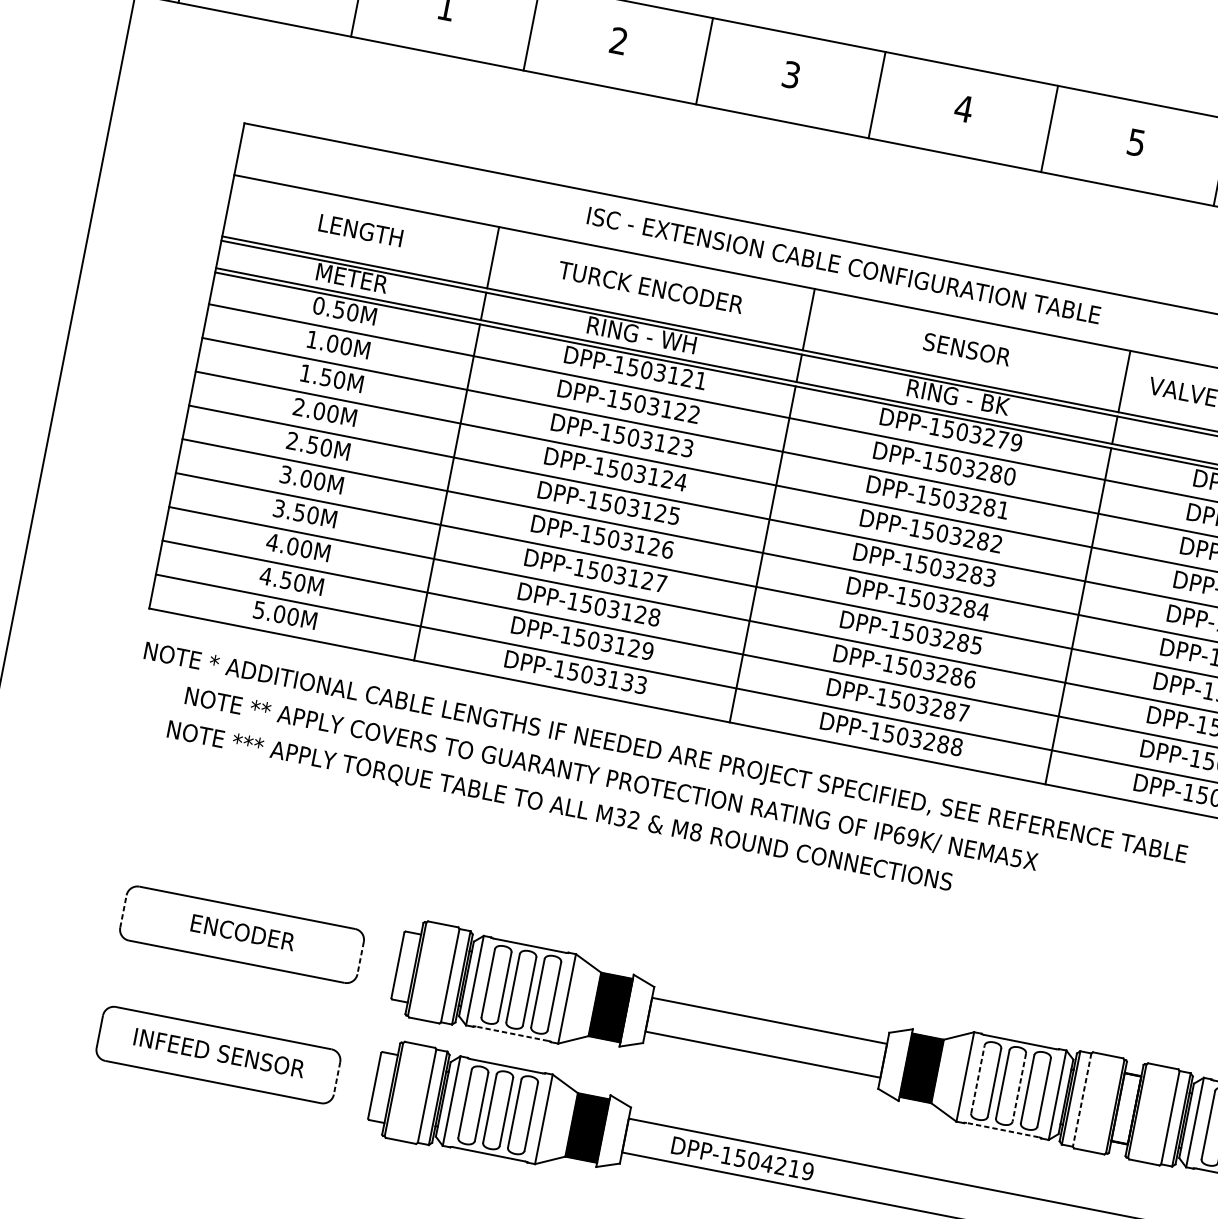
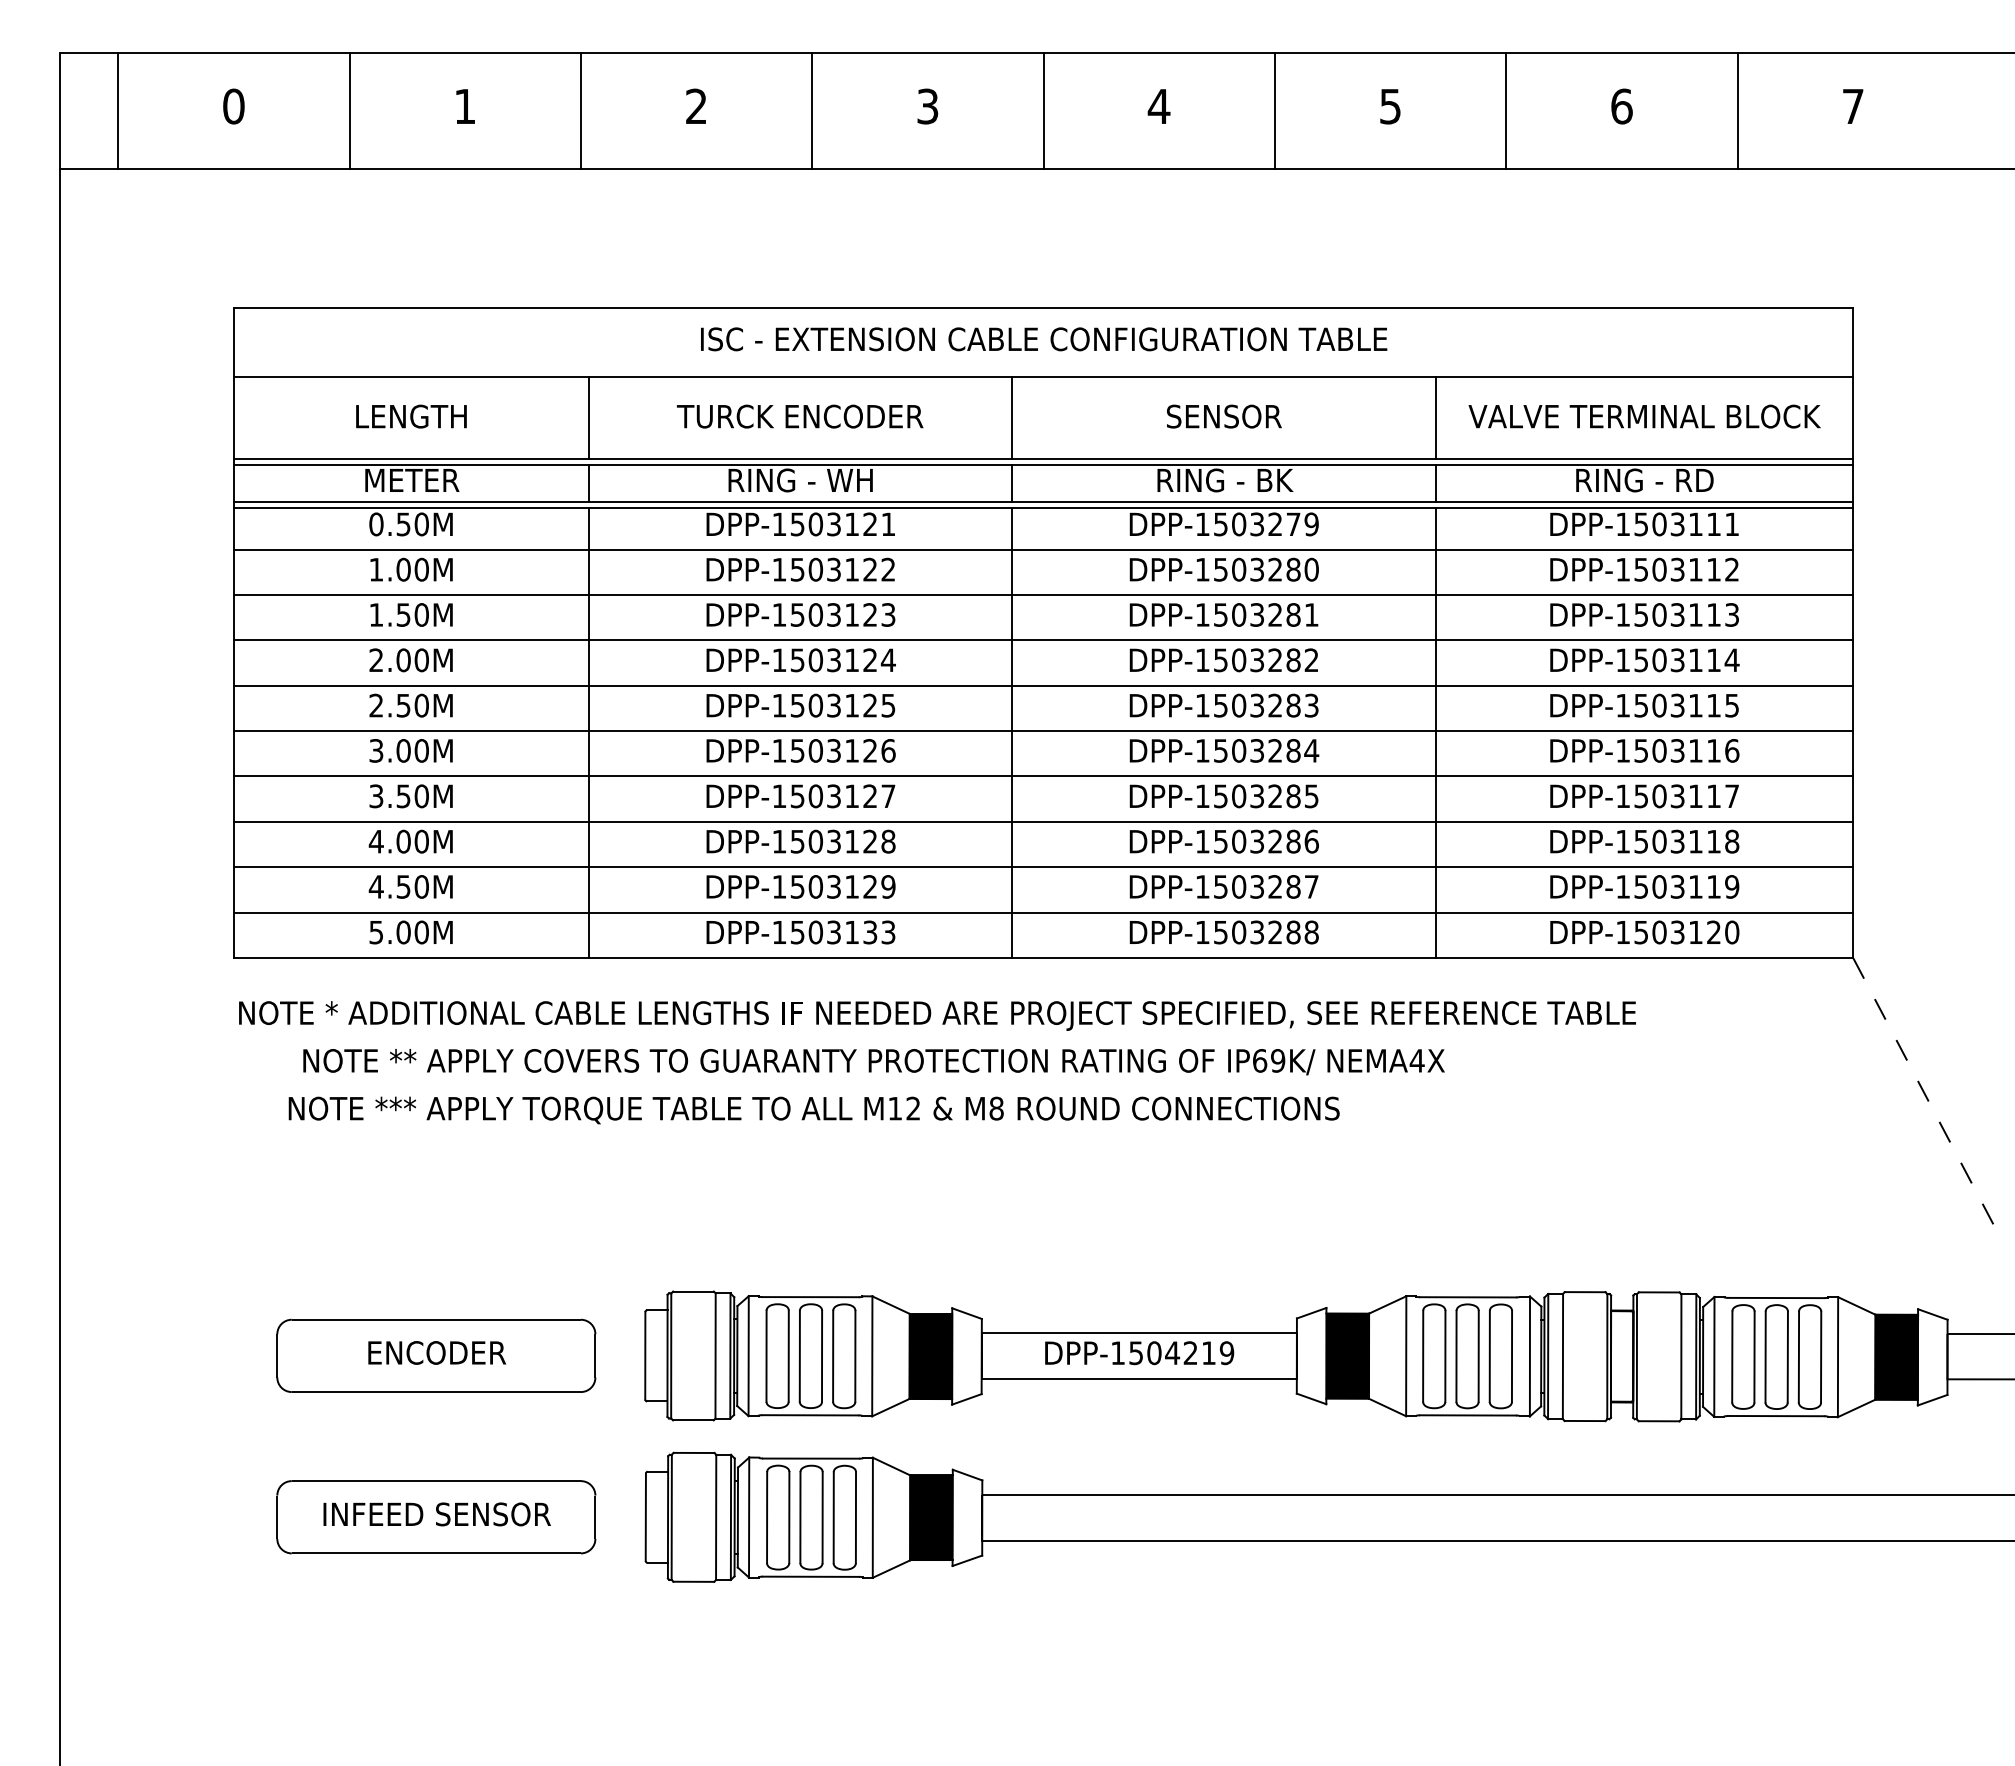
text: (620, 817) -> (895, 1108), M32 -> M12
text: (1016, 857) -> (1416, 1060), NEMA5X -> NEMA4X
line: (123, 911) -> (277, 1355), dashed -> solid
line: (360, 957) -> (595, 1355), dashed -> solid
line: (511, 1033) -> (809, 1415), dashed -> solid
line: (337, 1078) -> (595, 1517), dashed -> solid
line: (978, 1079) -> (1423, 1356), dashed -> solid
line: (1019, 1087) -> (1478, 1356), dashed -> solid
line: (1081, 1100) -> (1562, 1356), dashed -> solid
line: (1002, 1130) -> (1467, 1415), dashed -> solid
text: (742, 1158) -> (1139, 1353), moved

